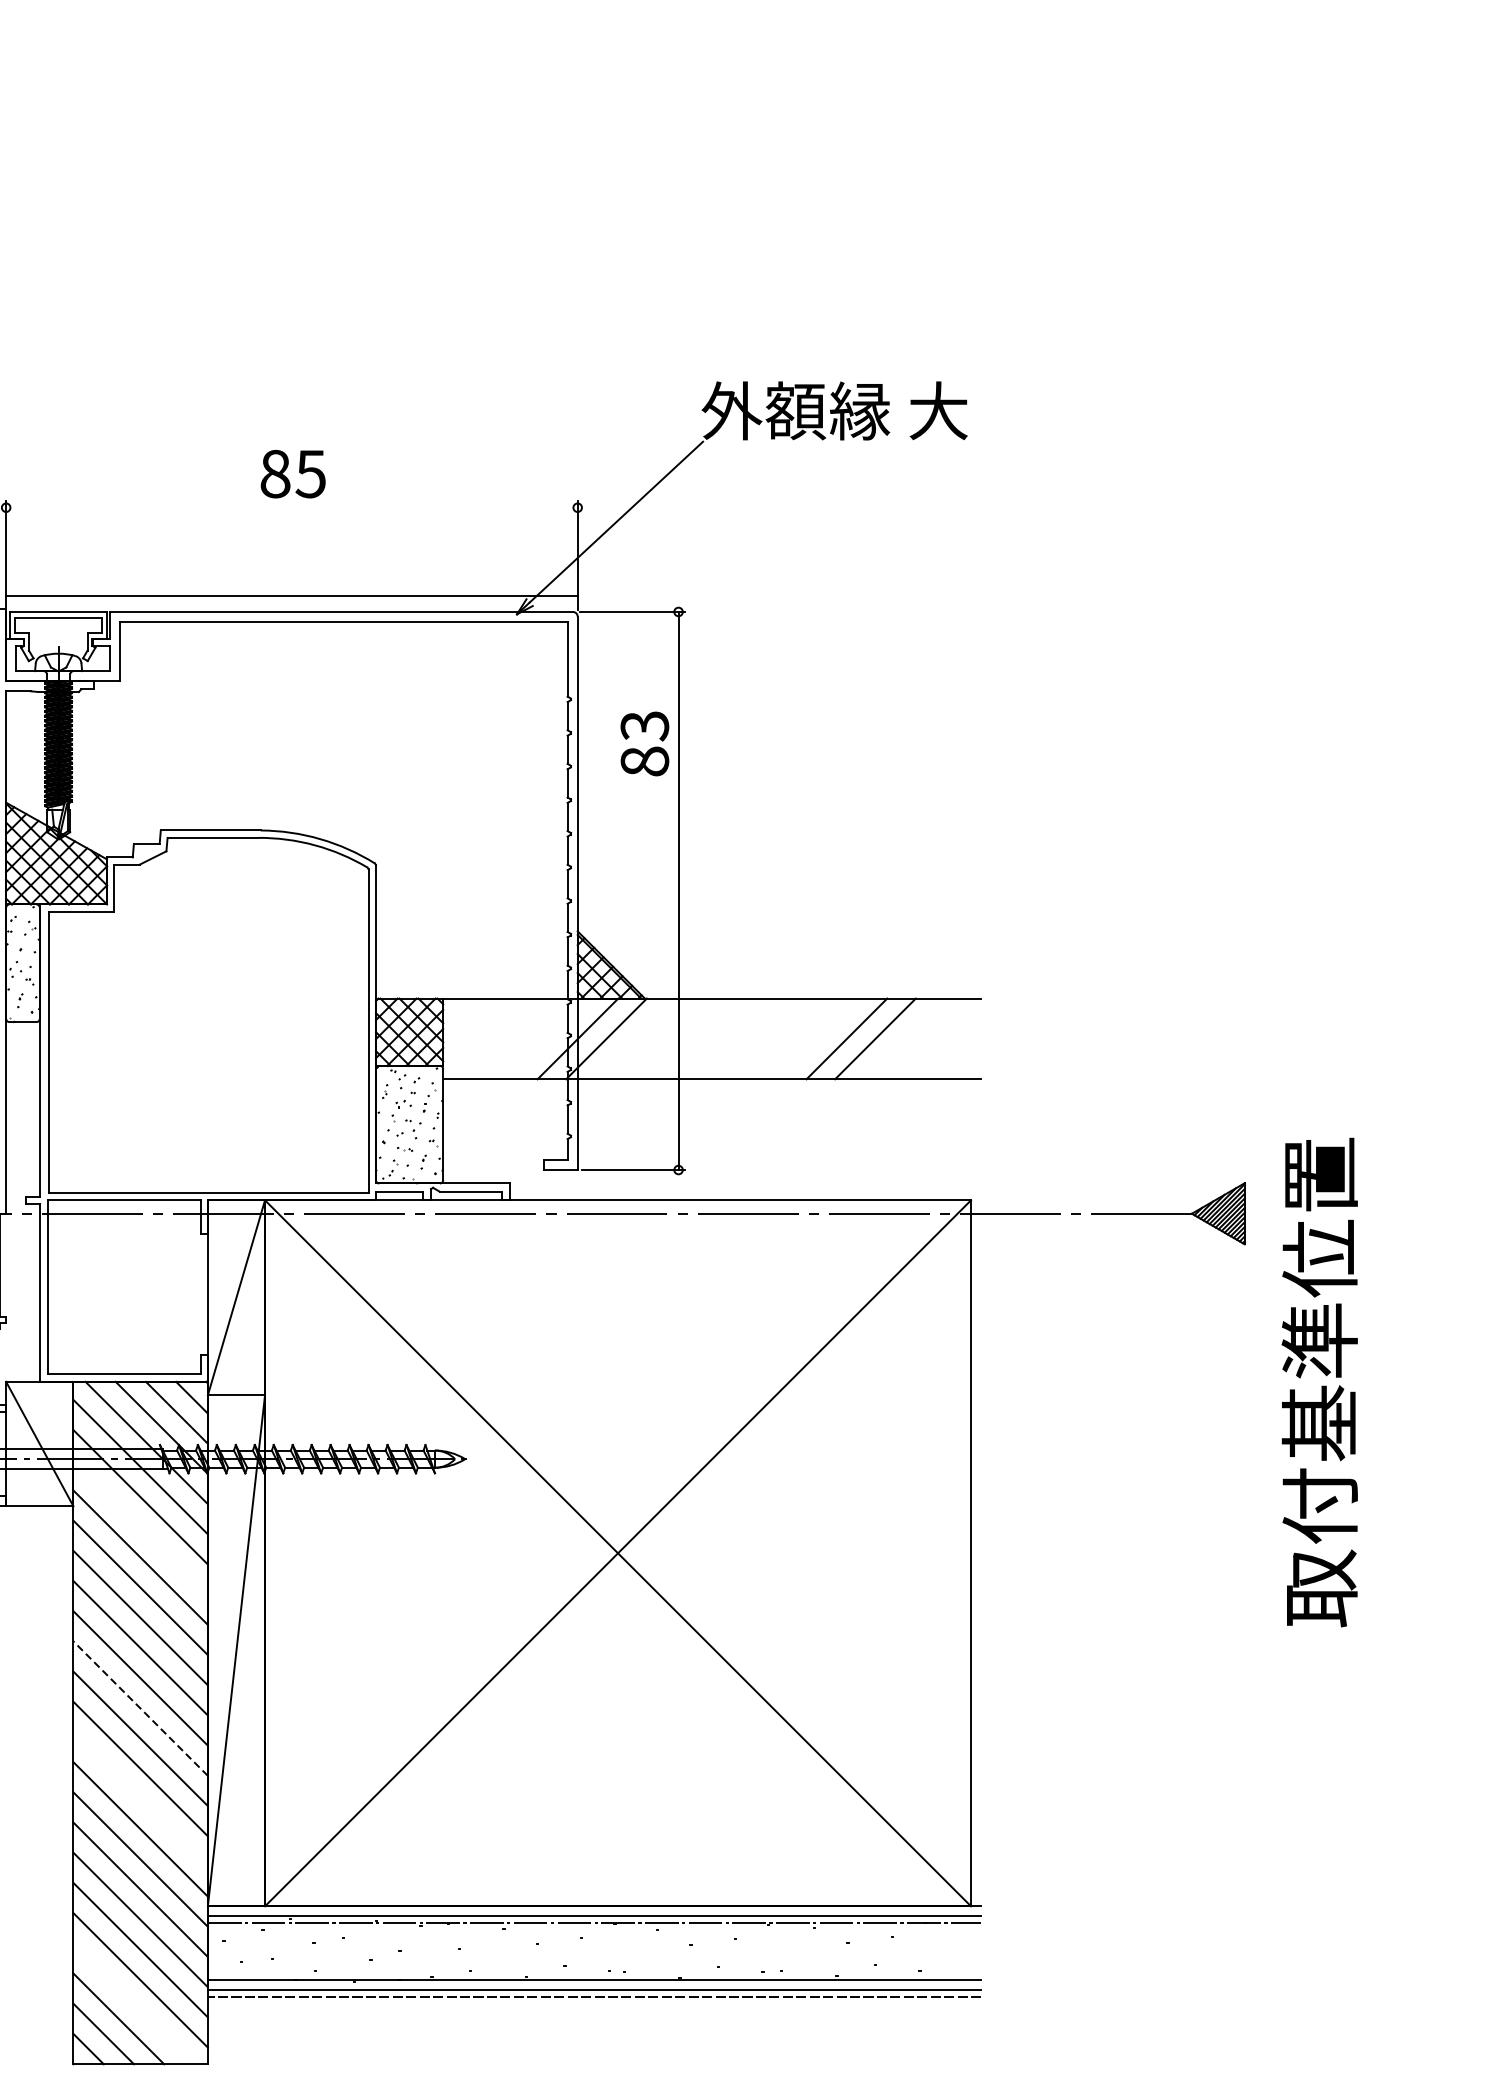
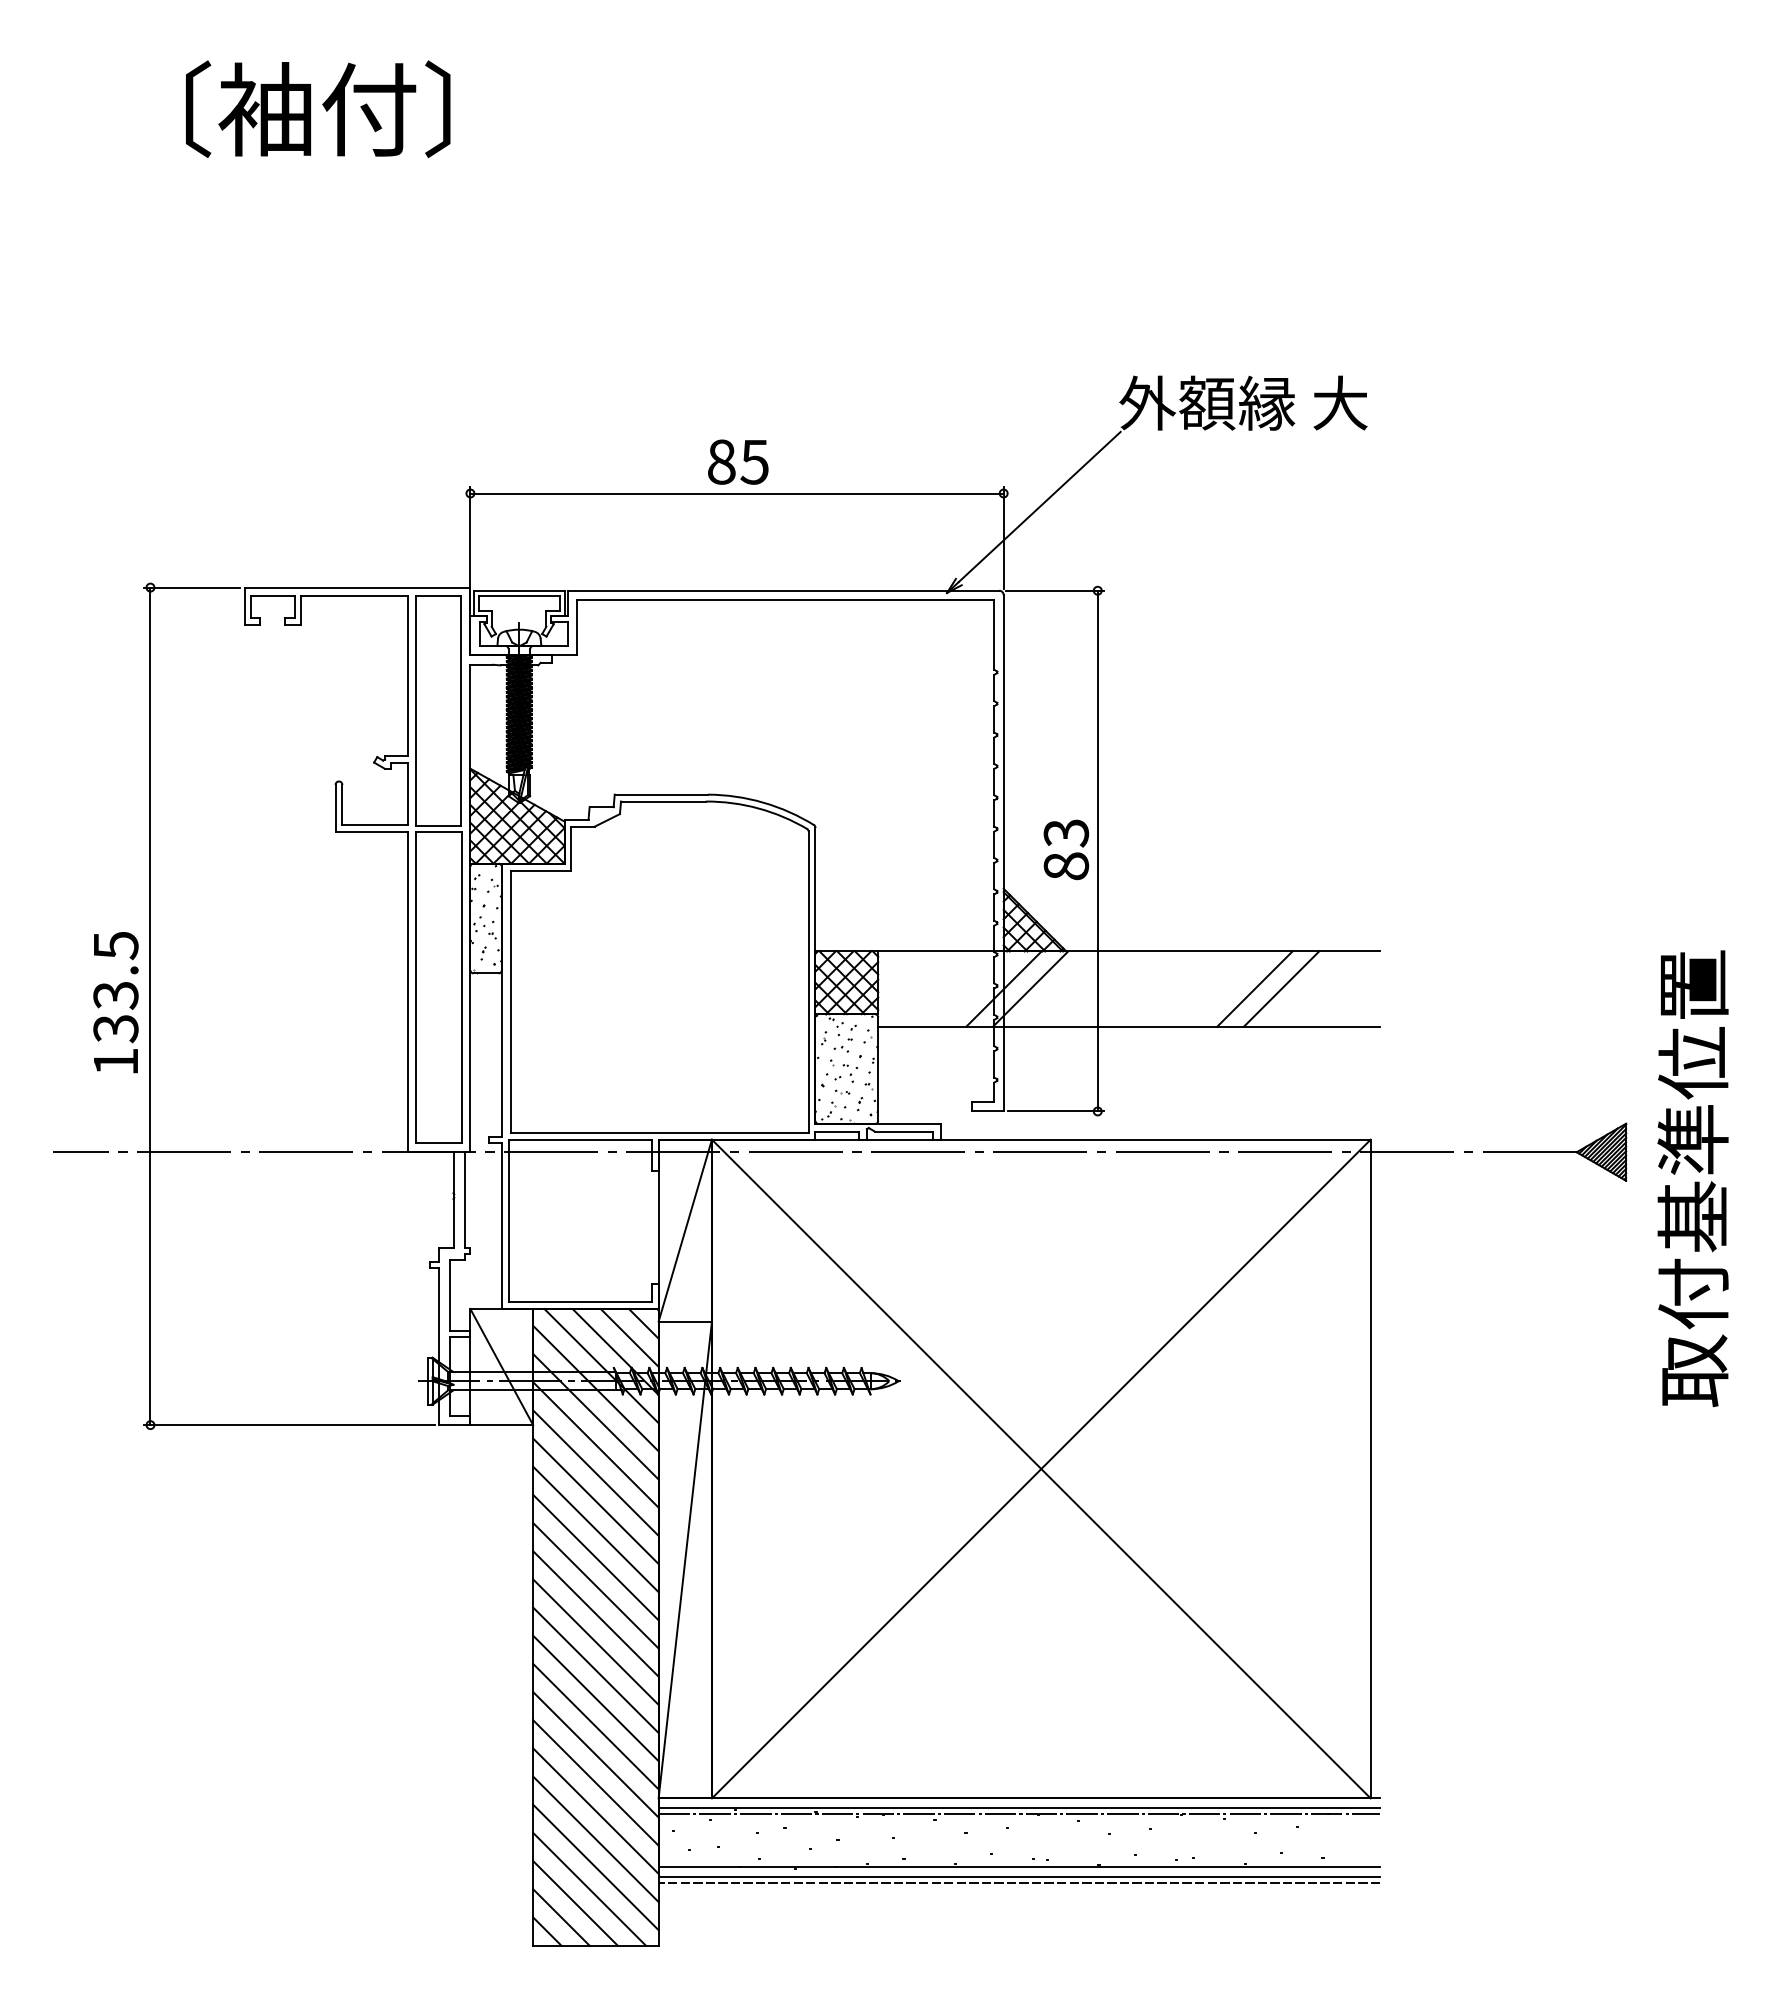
line: (291, 595) -> (736, 493), moved
text: (645, 743) -> (1066, 849), moved
text: (1319, 1382) -> (1692, 1178), moved
line: (140, 1527) -> (595, 1444), added
line: (140, 1708) -> (595, 1613), dashed -> solid
line: (140, 1799) -> (595, 1698), added
line: (133, 2002) -> (589, 1888), added

